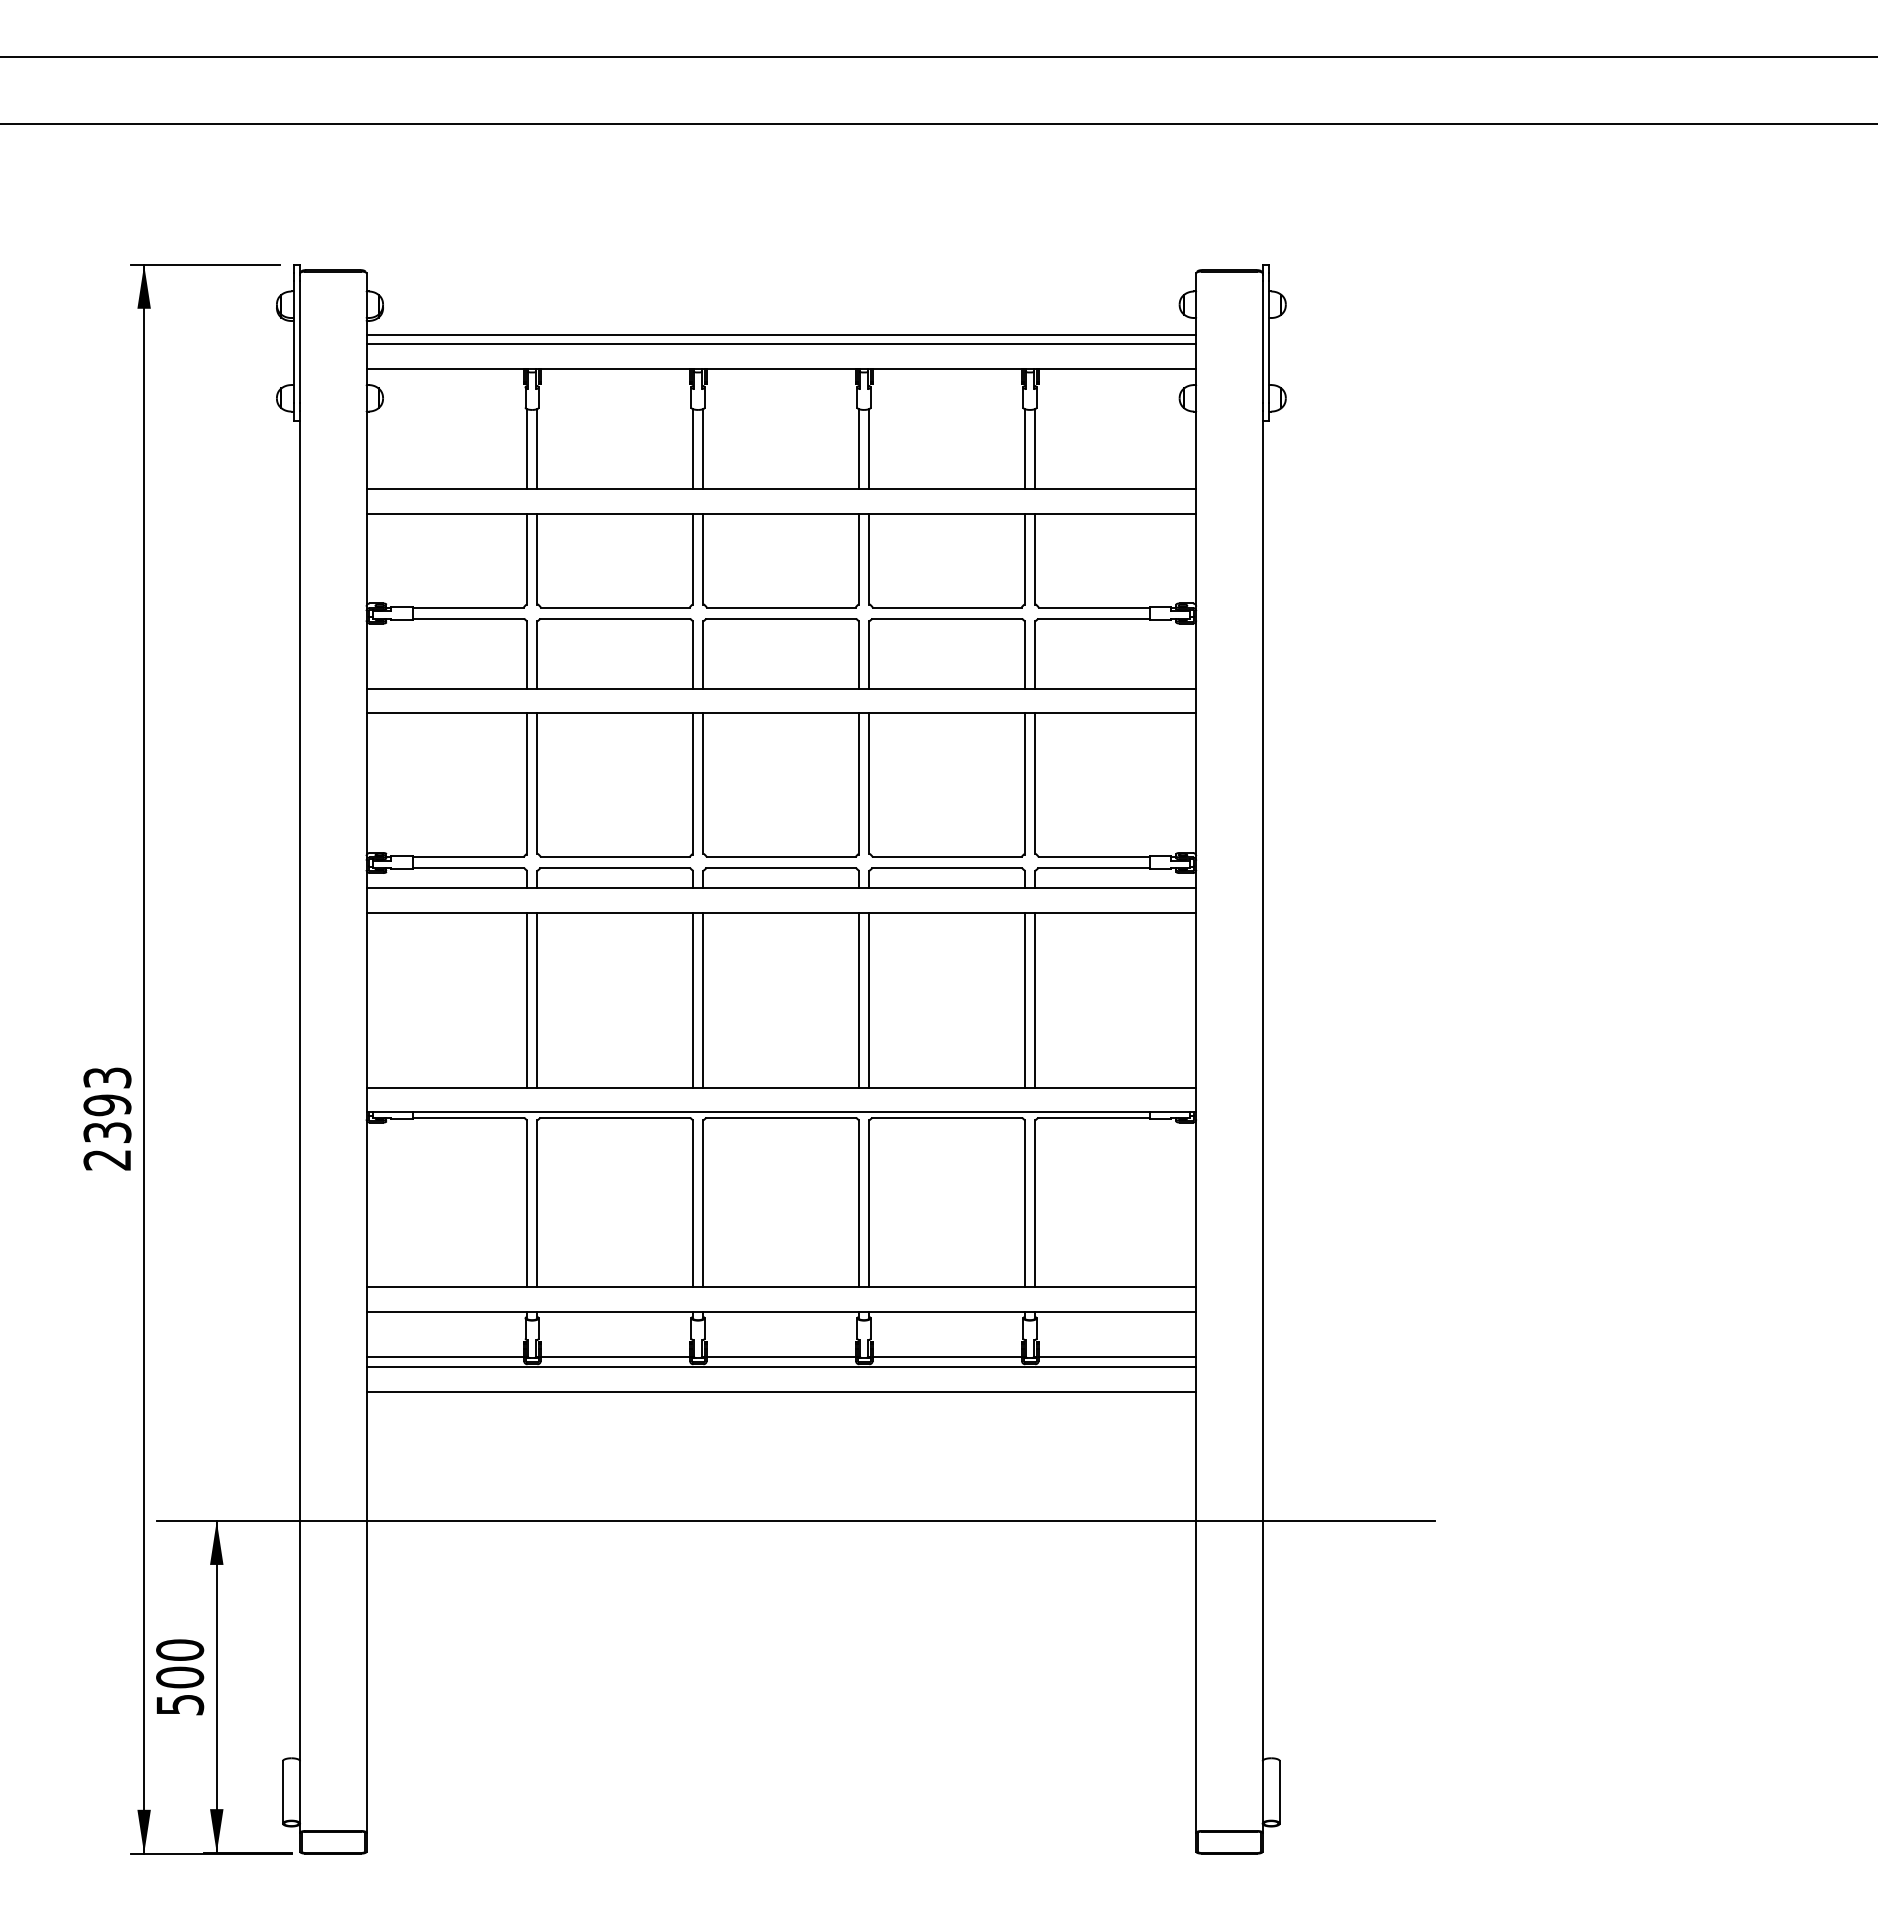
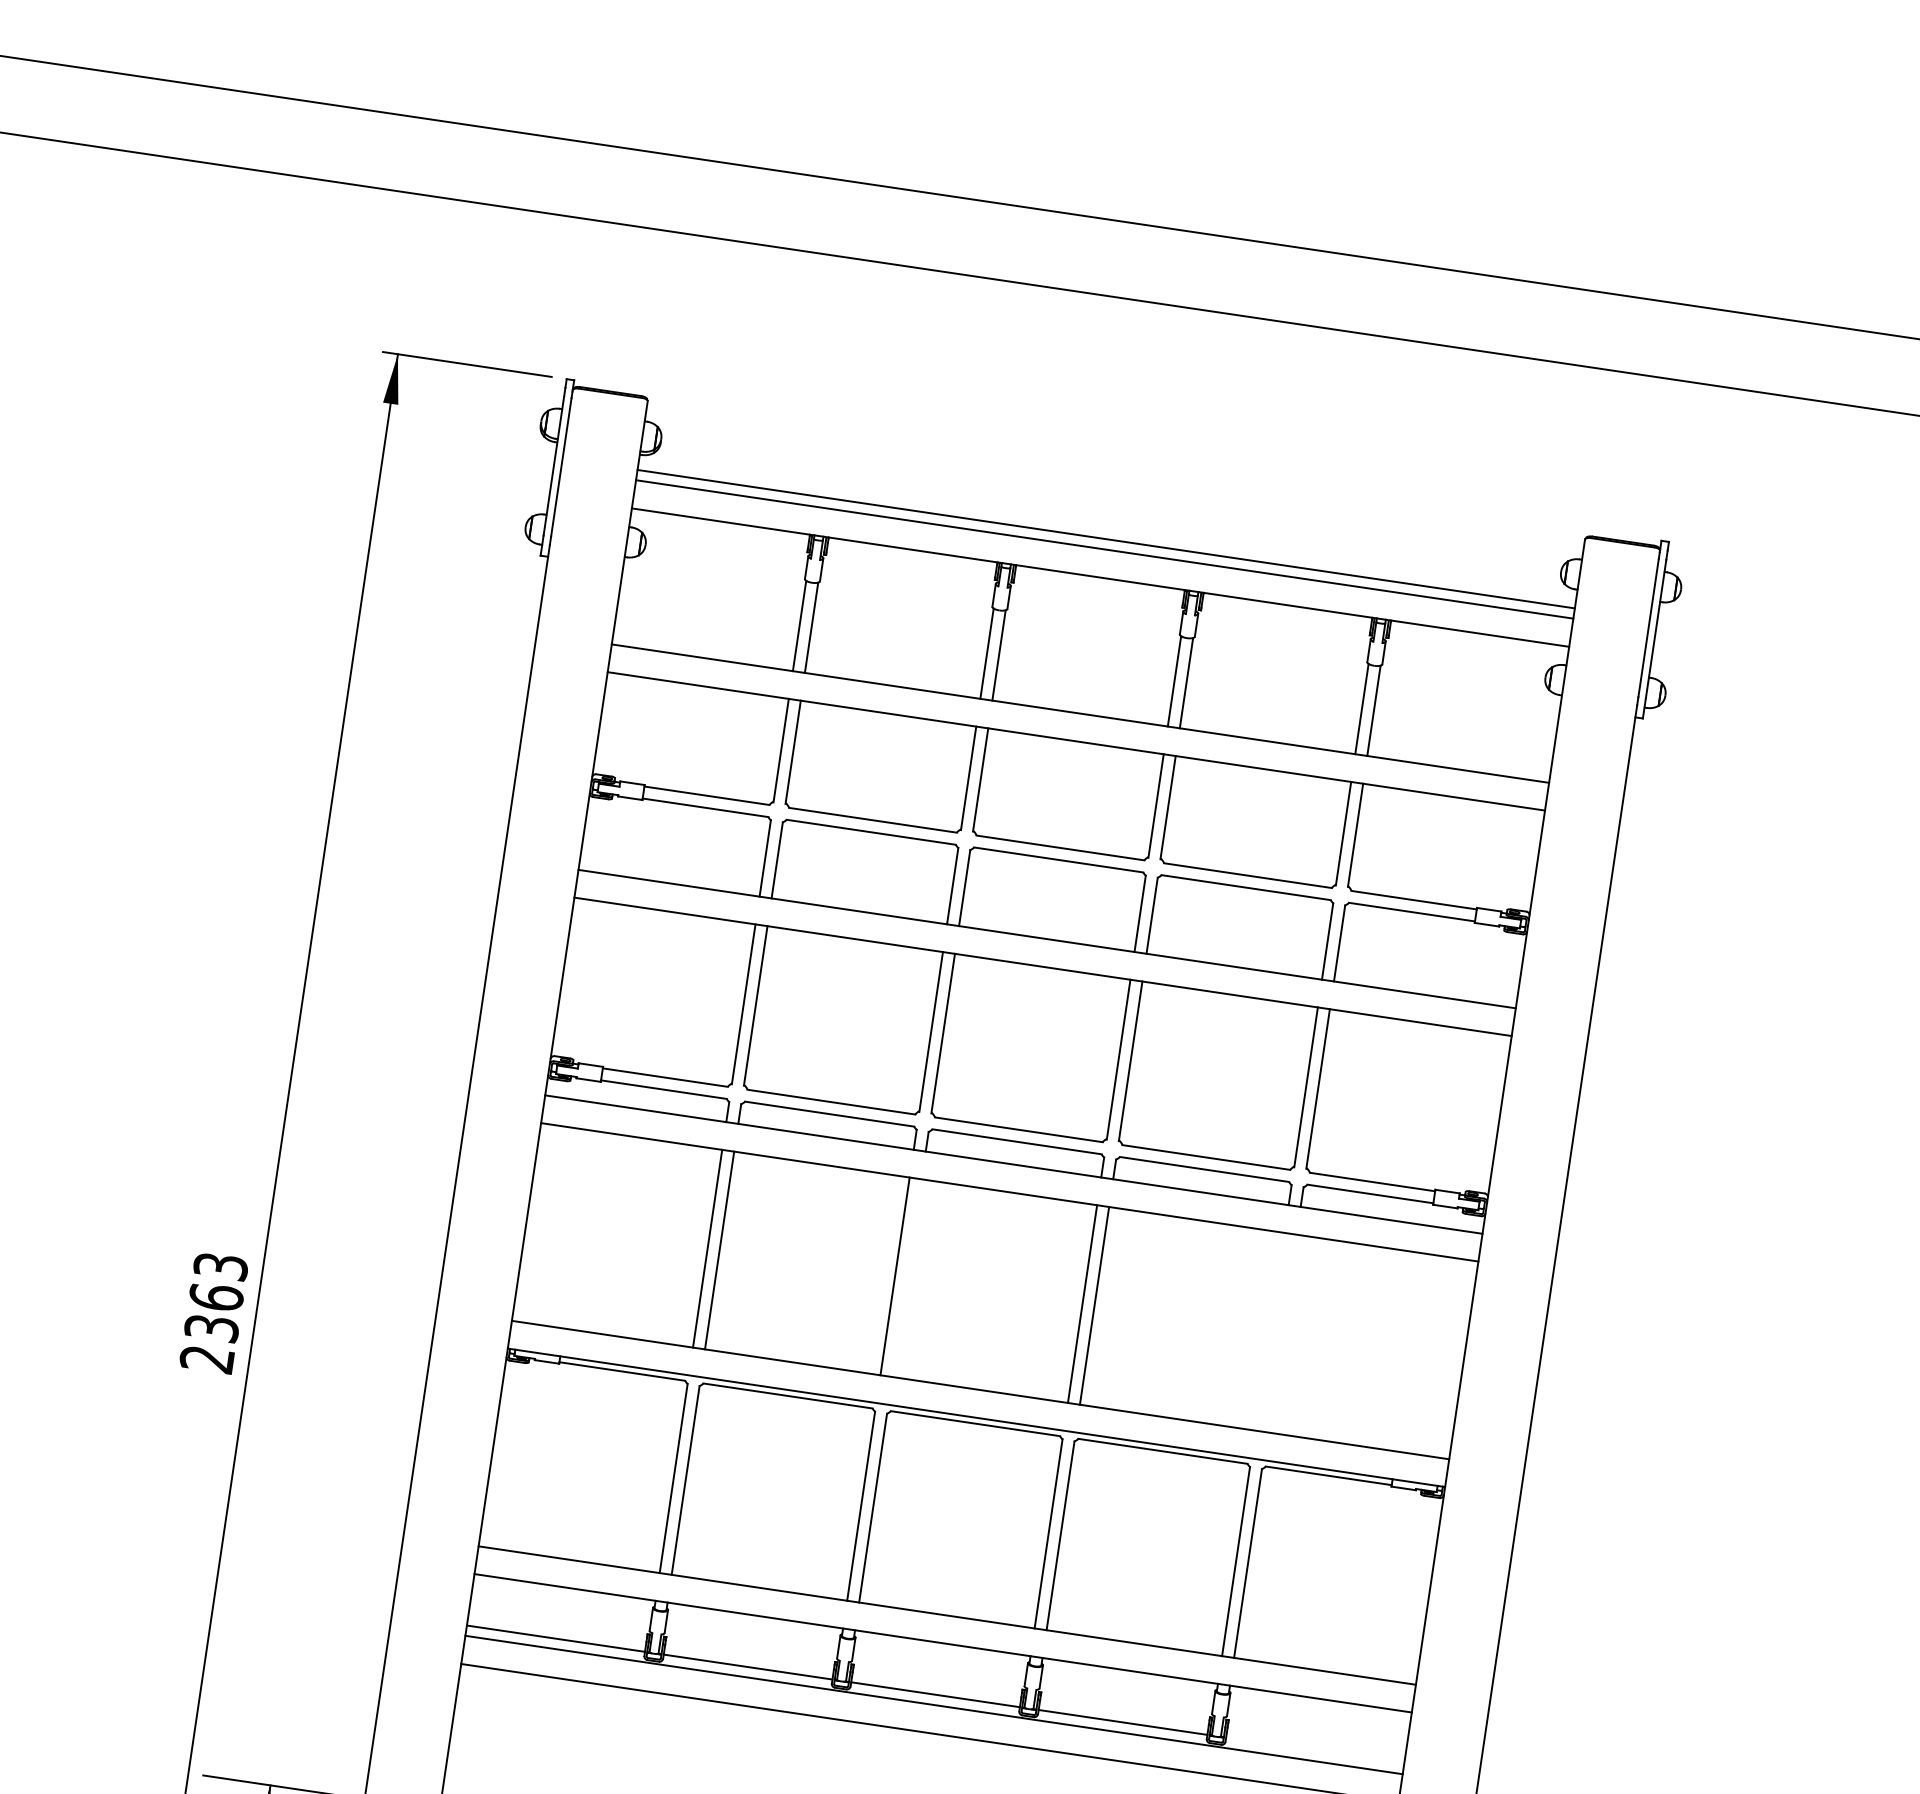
line: (703, 999) -> (907, 1277), removed
line: (1024, 999) -> (1269, 1330), removed
line: (1035, 999) -> (1282, 1332), removed
text: (107, 1105) -> (216, 1297), 2393 -> 2363
line: (1117, 1357) -> (1315, 1750), removed

